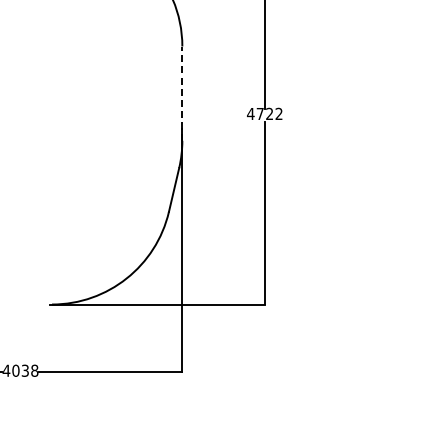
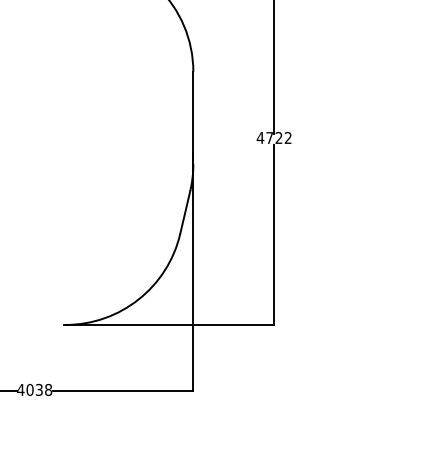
line: (182, 93) -> (193, 117), dashed -> solid

